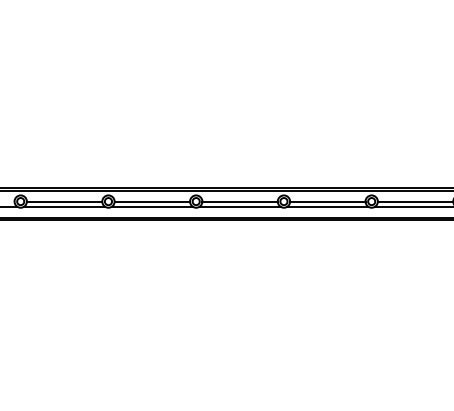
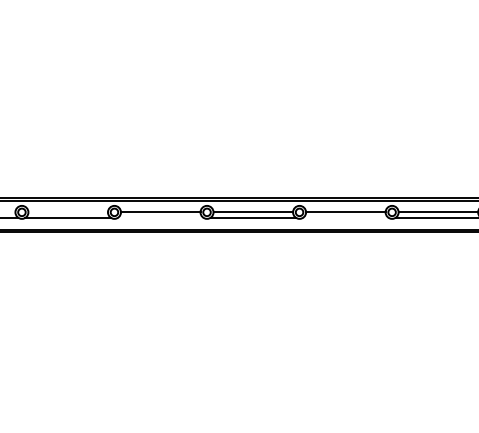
line: (63, 201) -> (67, 212), removed
line: (152, 206) -> (160, 217), removed
line: (327, 206) -> (345, 217), removed

